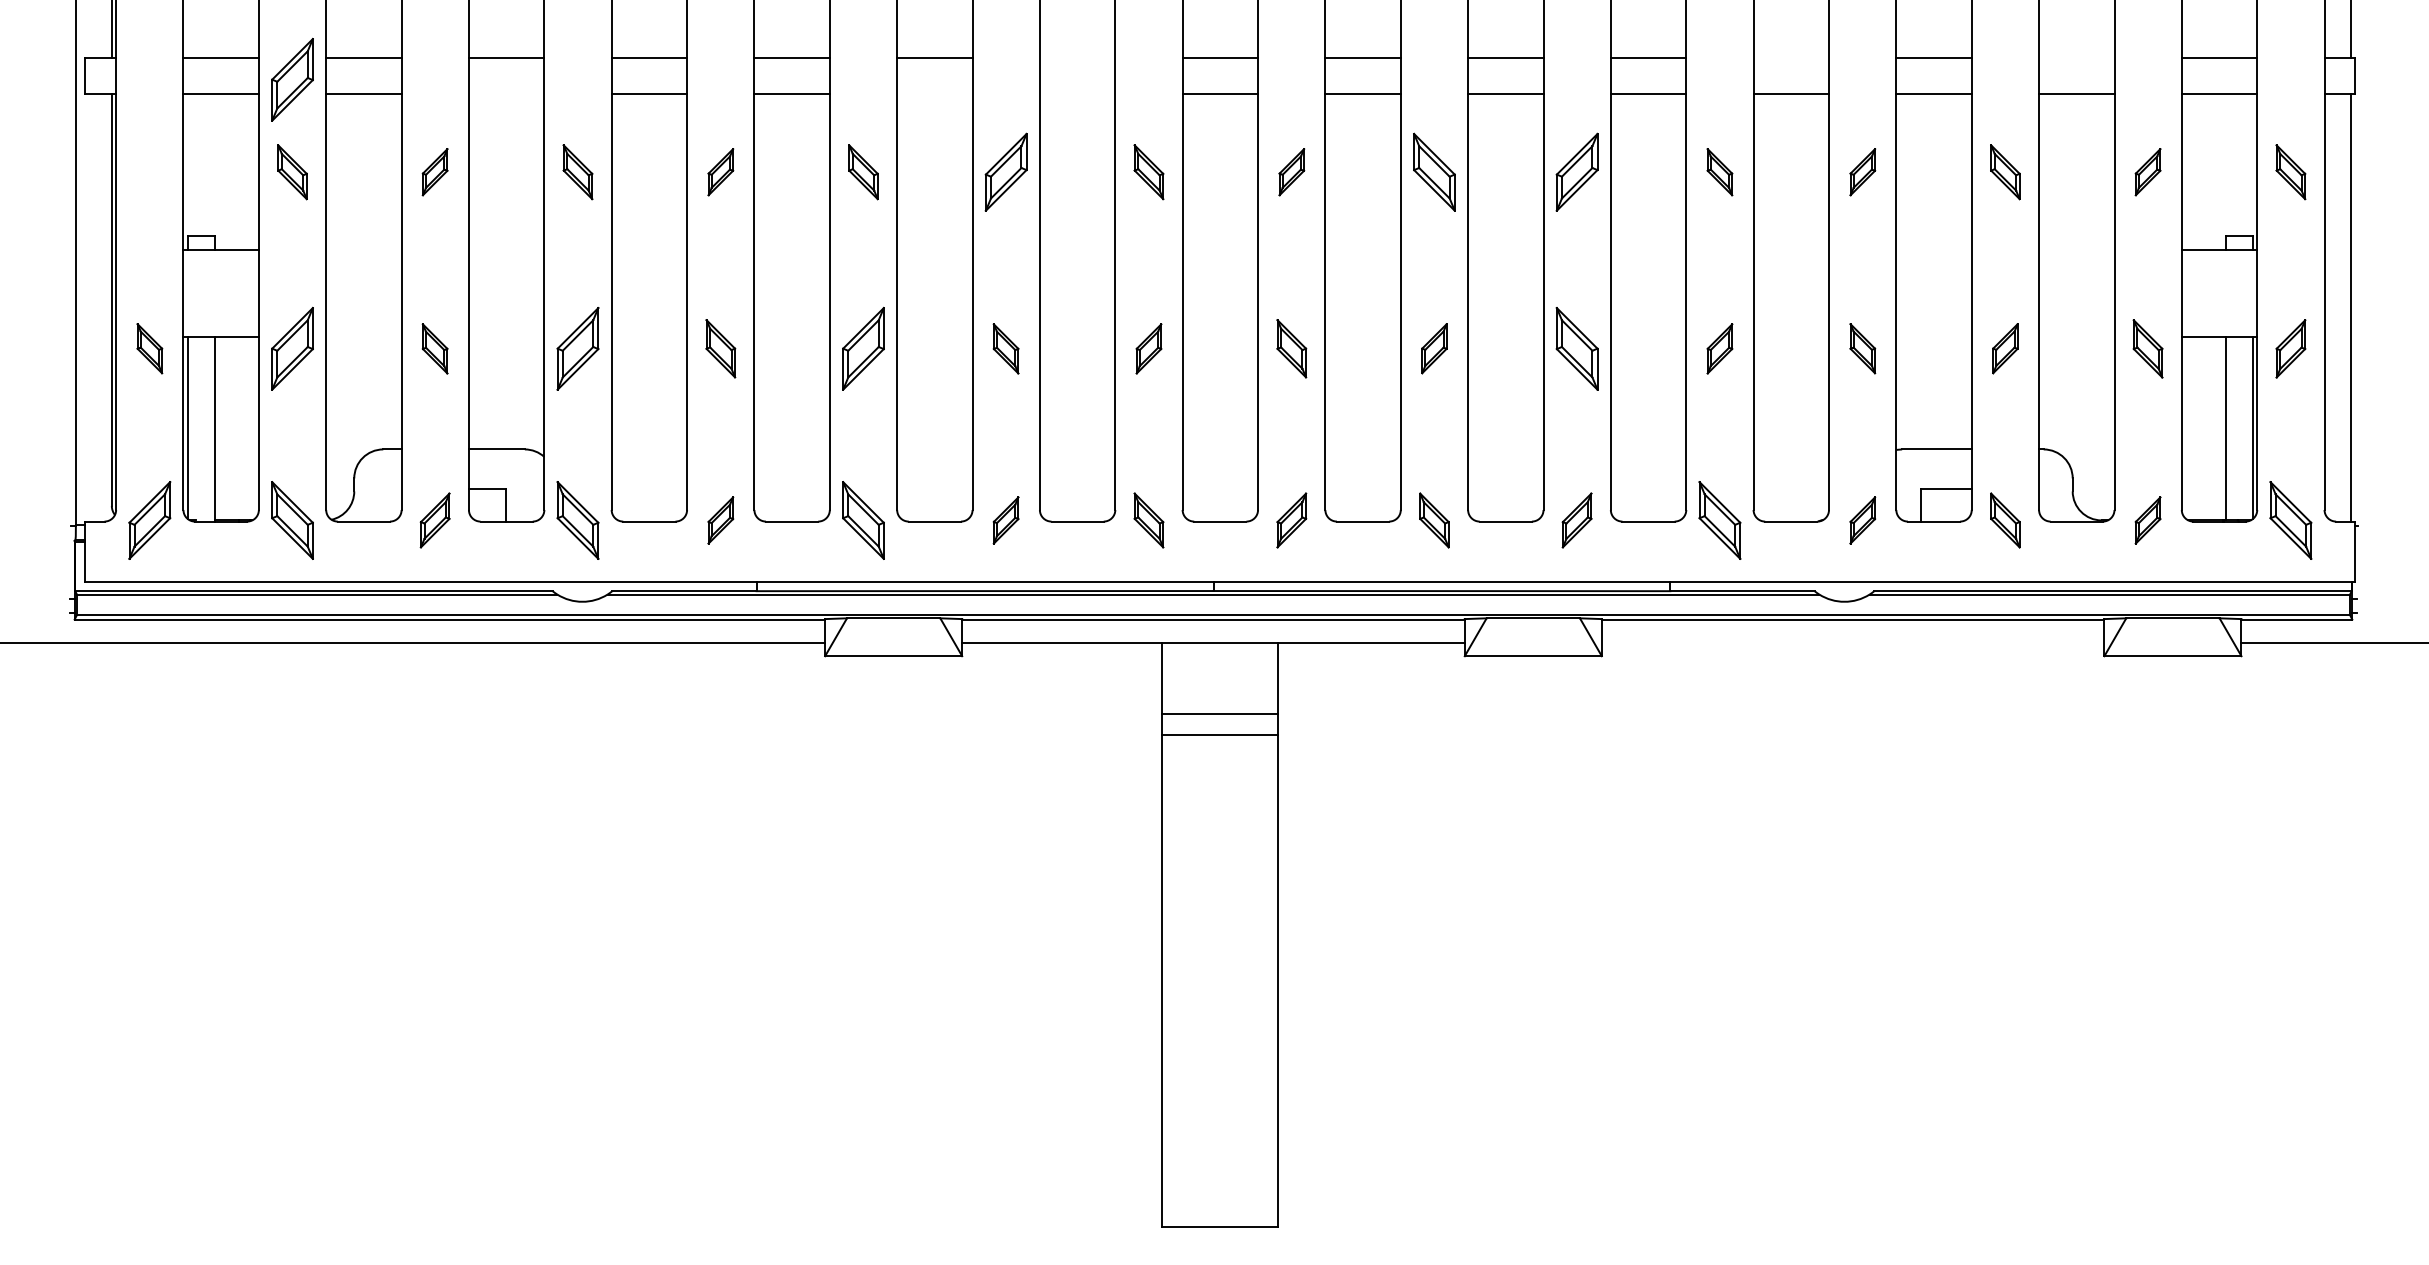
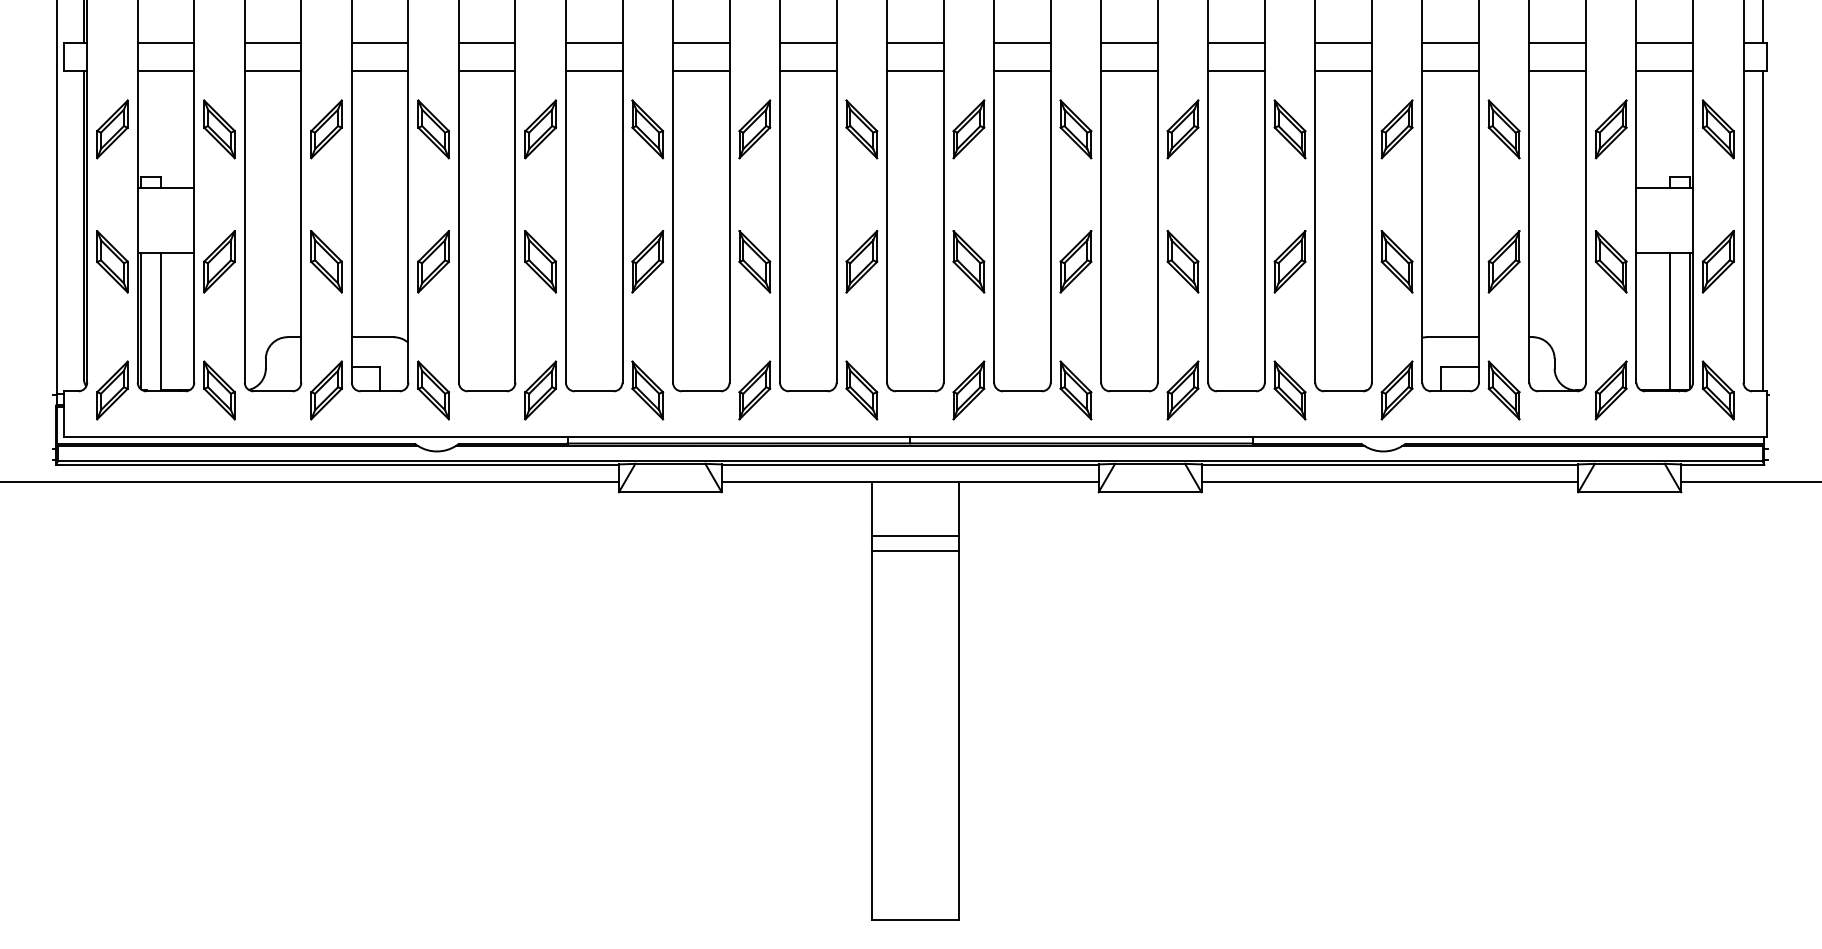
line: (1077, 57) -> (808, 43), added
line: (1791, 57) -> (1343, 43), added
line: (2076, 57) -> (1557, 43), added
part: (292, 79) -> (219, 59), removed
line: (506, 94) -> (380, 71), added
line: (934, 94) -> (701, 71), added
line: (1077, 94) -> (808, 71), added
part: (292, 171) -> (219, 128), size x1.43
part: (434, 171) -> (326, 128), size x1.67
part: (577, 171) -> (433, 128), size x1.43
part: (720, 171) -> (540, 128), size x1.67
part: (863, 171) -> (647, 128), size x1.43
part: (1148, 171) -> (861, 128), size x1.43
part: (1291, 171) -> (968, 128), size x1.67
part: (1719, 171) -> (1289, 128), size x1.67
part: (1862, 171) -> (1397, 128), size x1.67
part: (2005, 171) -> (1504, 128), size x1.43
part: (2147, 171) -> (1610, 128), size x1.67
part: (2290, 171) -> (1718, 128), size x1.43
part: (149, 172) -> (112, 129), added
part: (149, 348) -> (112, 261), size x1.67
part: (434, 348) -> (326, 261), size x1.67
part: (720, 348) -> (540, 261), size x1.43
part: (1005, 348) -> (754, 261), size x1.67
part: (1148, 348) -> (861, 261), size x1.67
part: (1291, 348) -> (968, 261), size x1.43
part: (1434, 348) -> (1076, 261), size x1.67
part: (1719, 348) -> (1289, 261), size x1.67
part: (1862, 348) -> (1397, 261), size x1.67
part: (2005, 348) -> (1504, 261), size x1.67
part: (2147, 348) -> (1610, 261), size x1.43
part: (2290, 348) -> (1718, 261), size x1.43
part: (434, 520) -> (326, 390), size x1.43
part: (720, 520) -> (540, 390), size x1.67
part: (1005, 520) -> (754, 390), size x1.67
part: (1148, 520) -> (861, 390), size x1.43
part: (1291, 520) -> (968, 390), size x1.43
part: (1434, 520) -> (1076, 390), size x1.43
part: (1576, 520) -> (1182, 390), size x1.43
part: (1862, 520) -> (1397, 390), size x1.67
part: (2005, 520) -> (1504, 390), size x1.43
part: (2147, 520) -> (1610, 390), size x1.67
line: (1852, 642) -> (1389, 482), added

